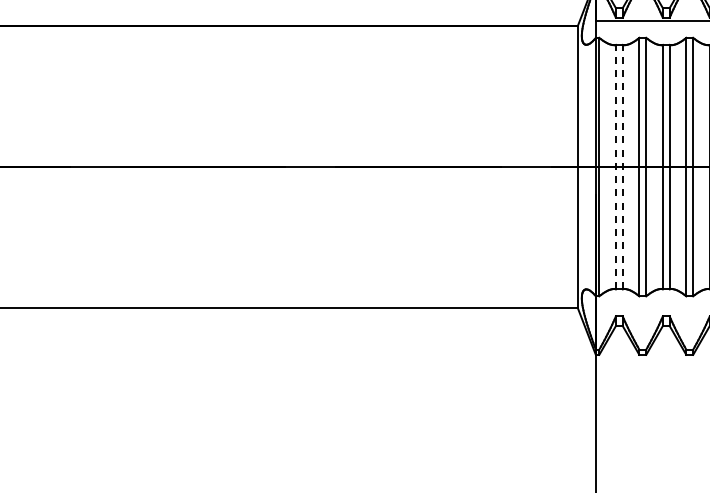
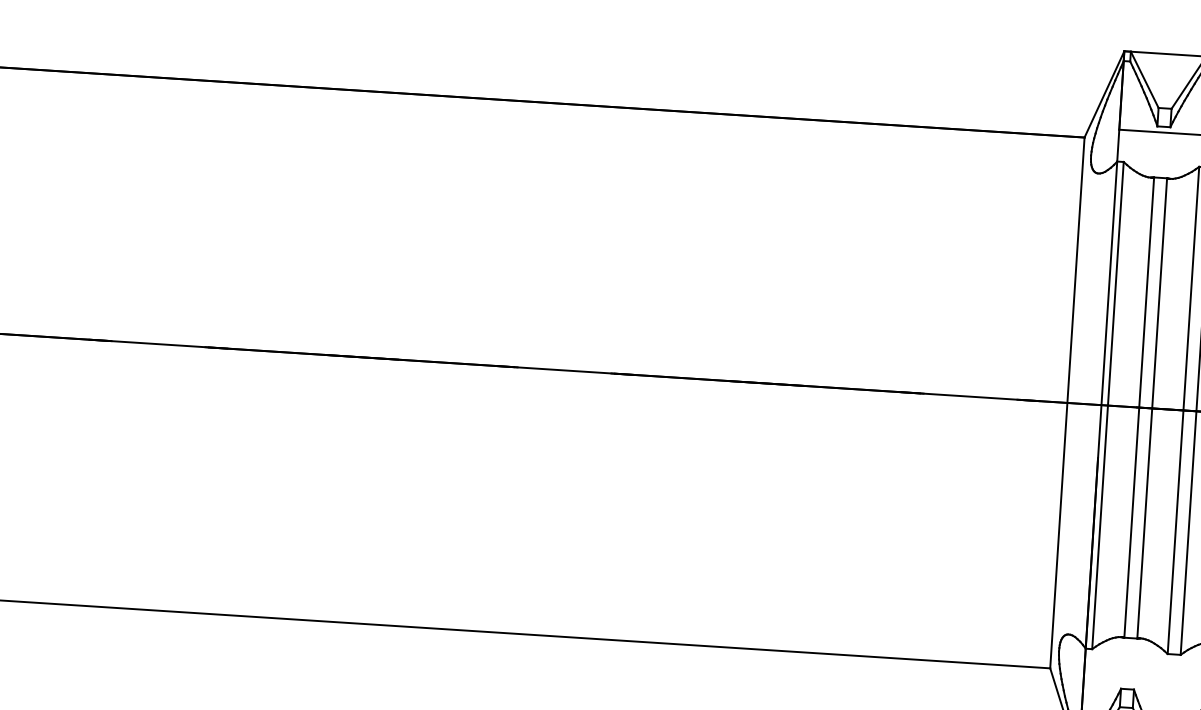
line: (615, 166) -> (1138, 406), dashed -> solid
line: (622, 166) -> (1151, 407), dashed -> solid

